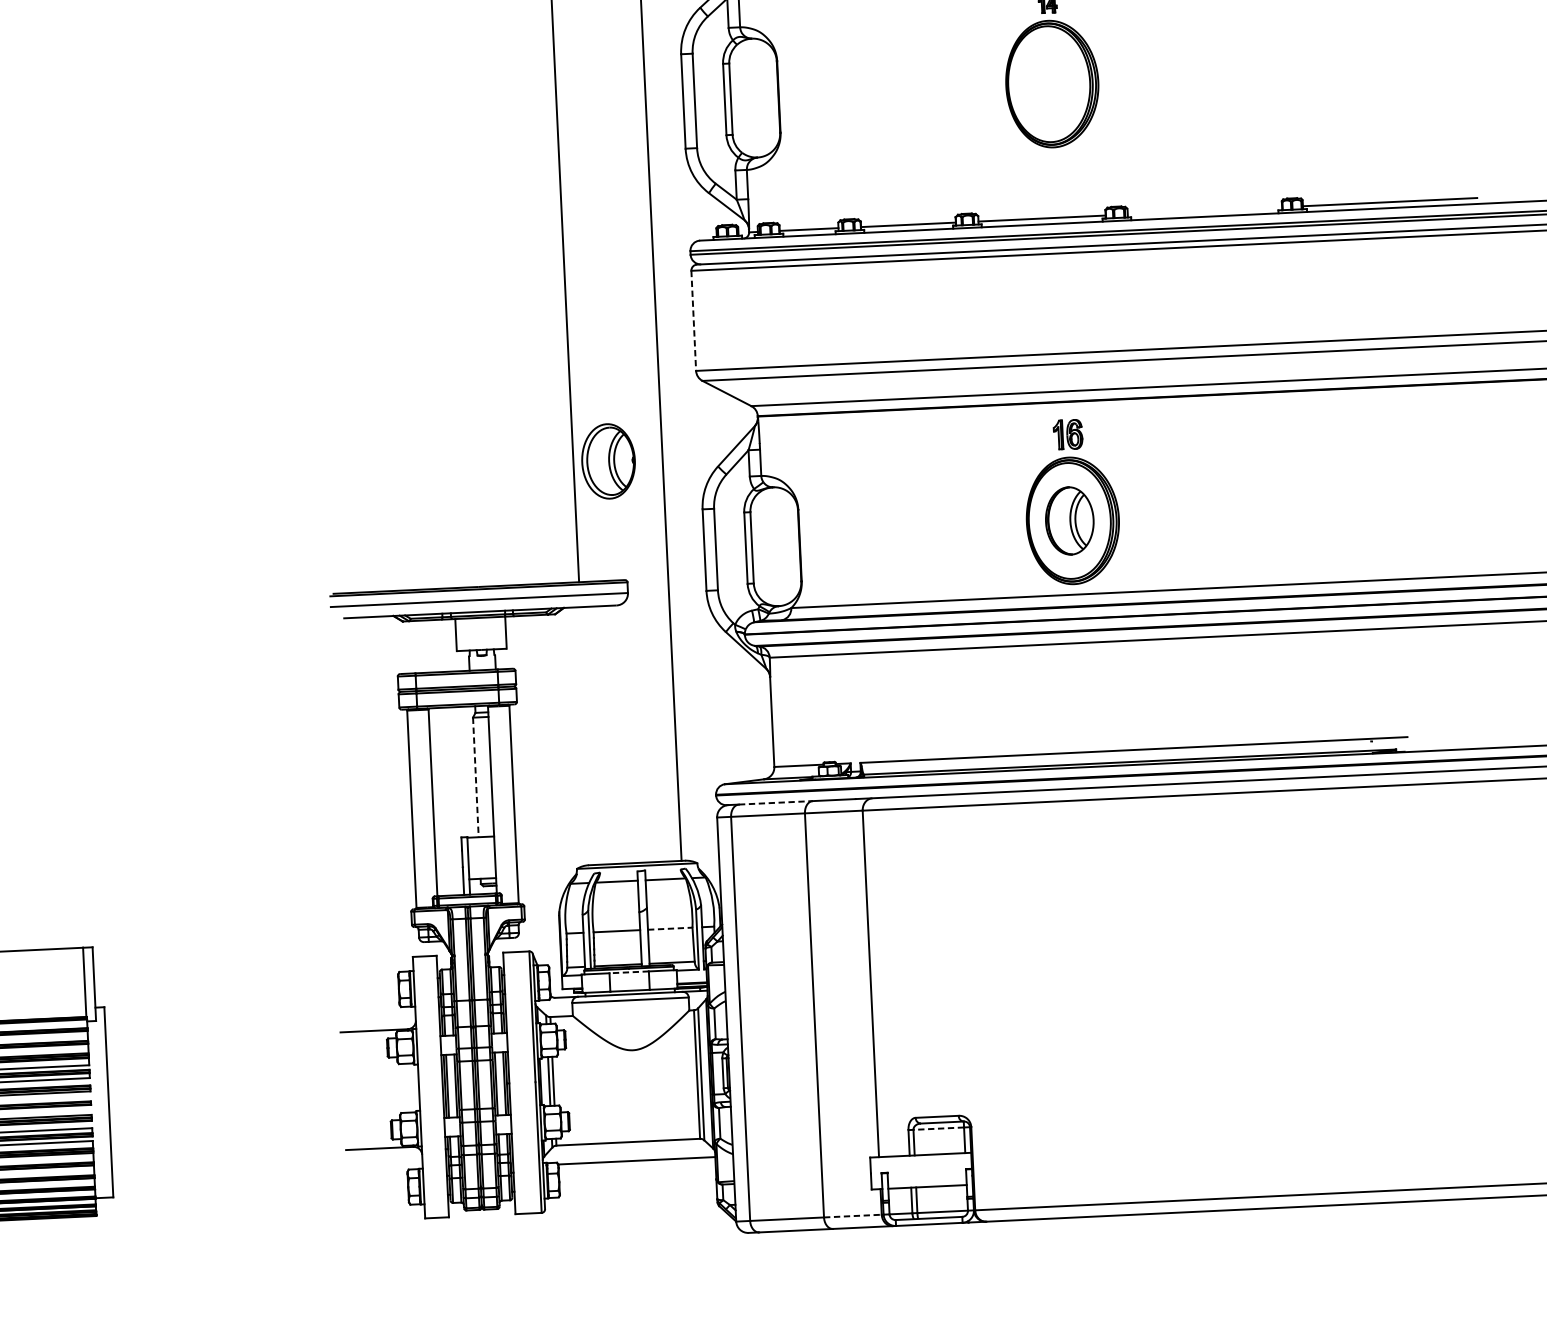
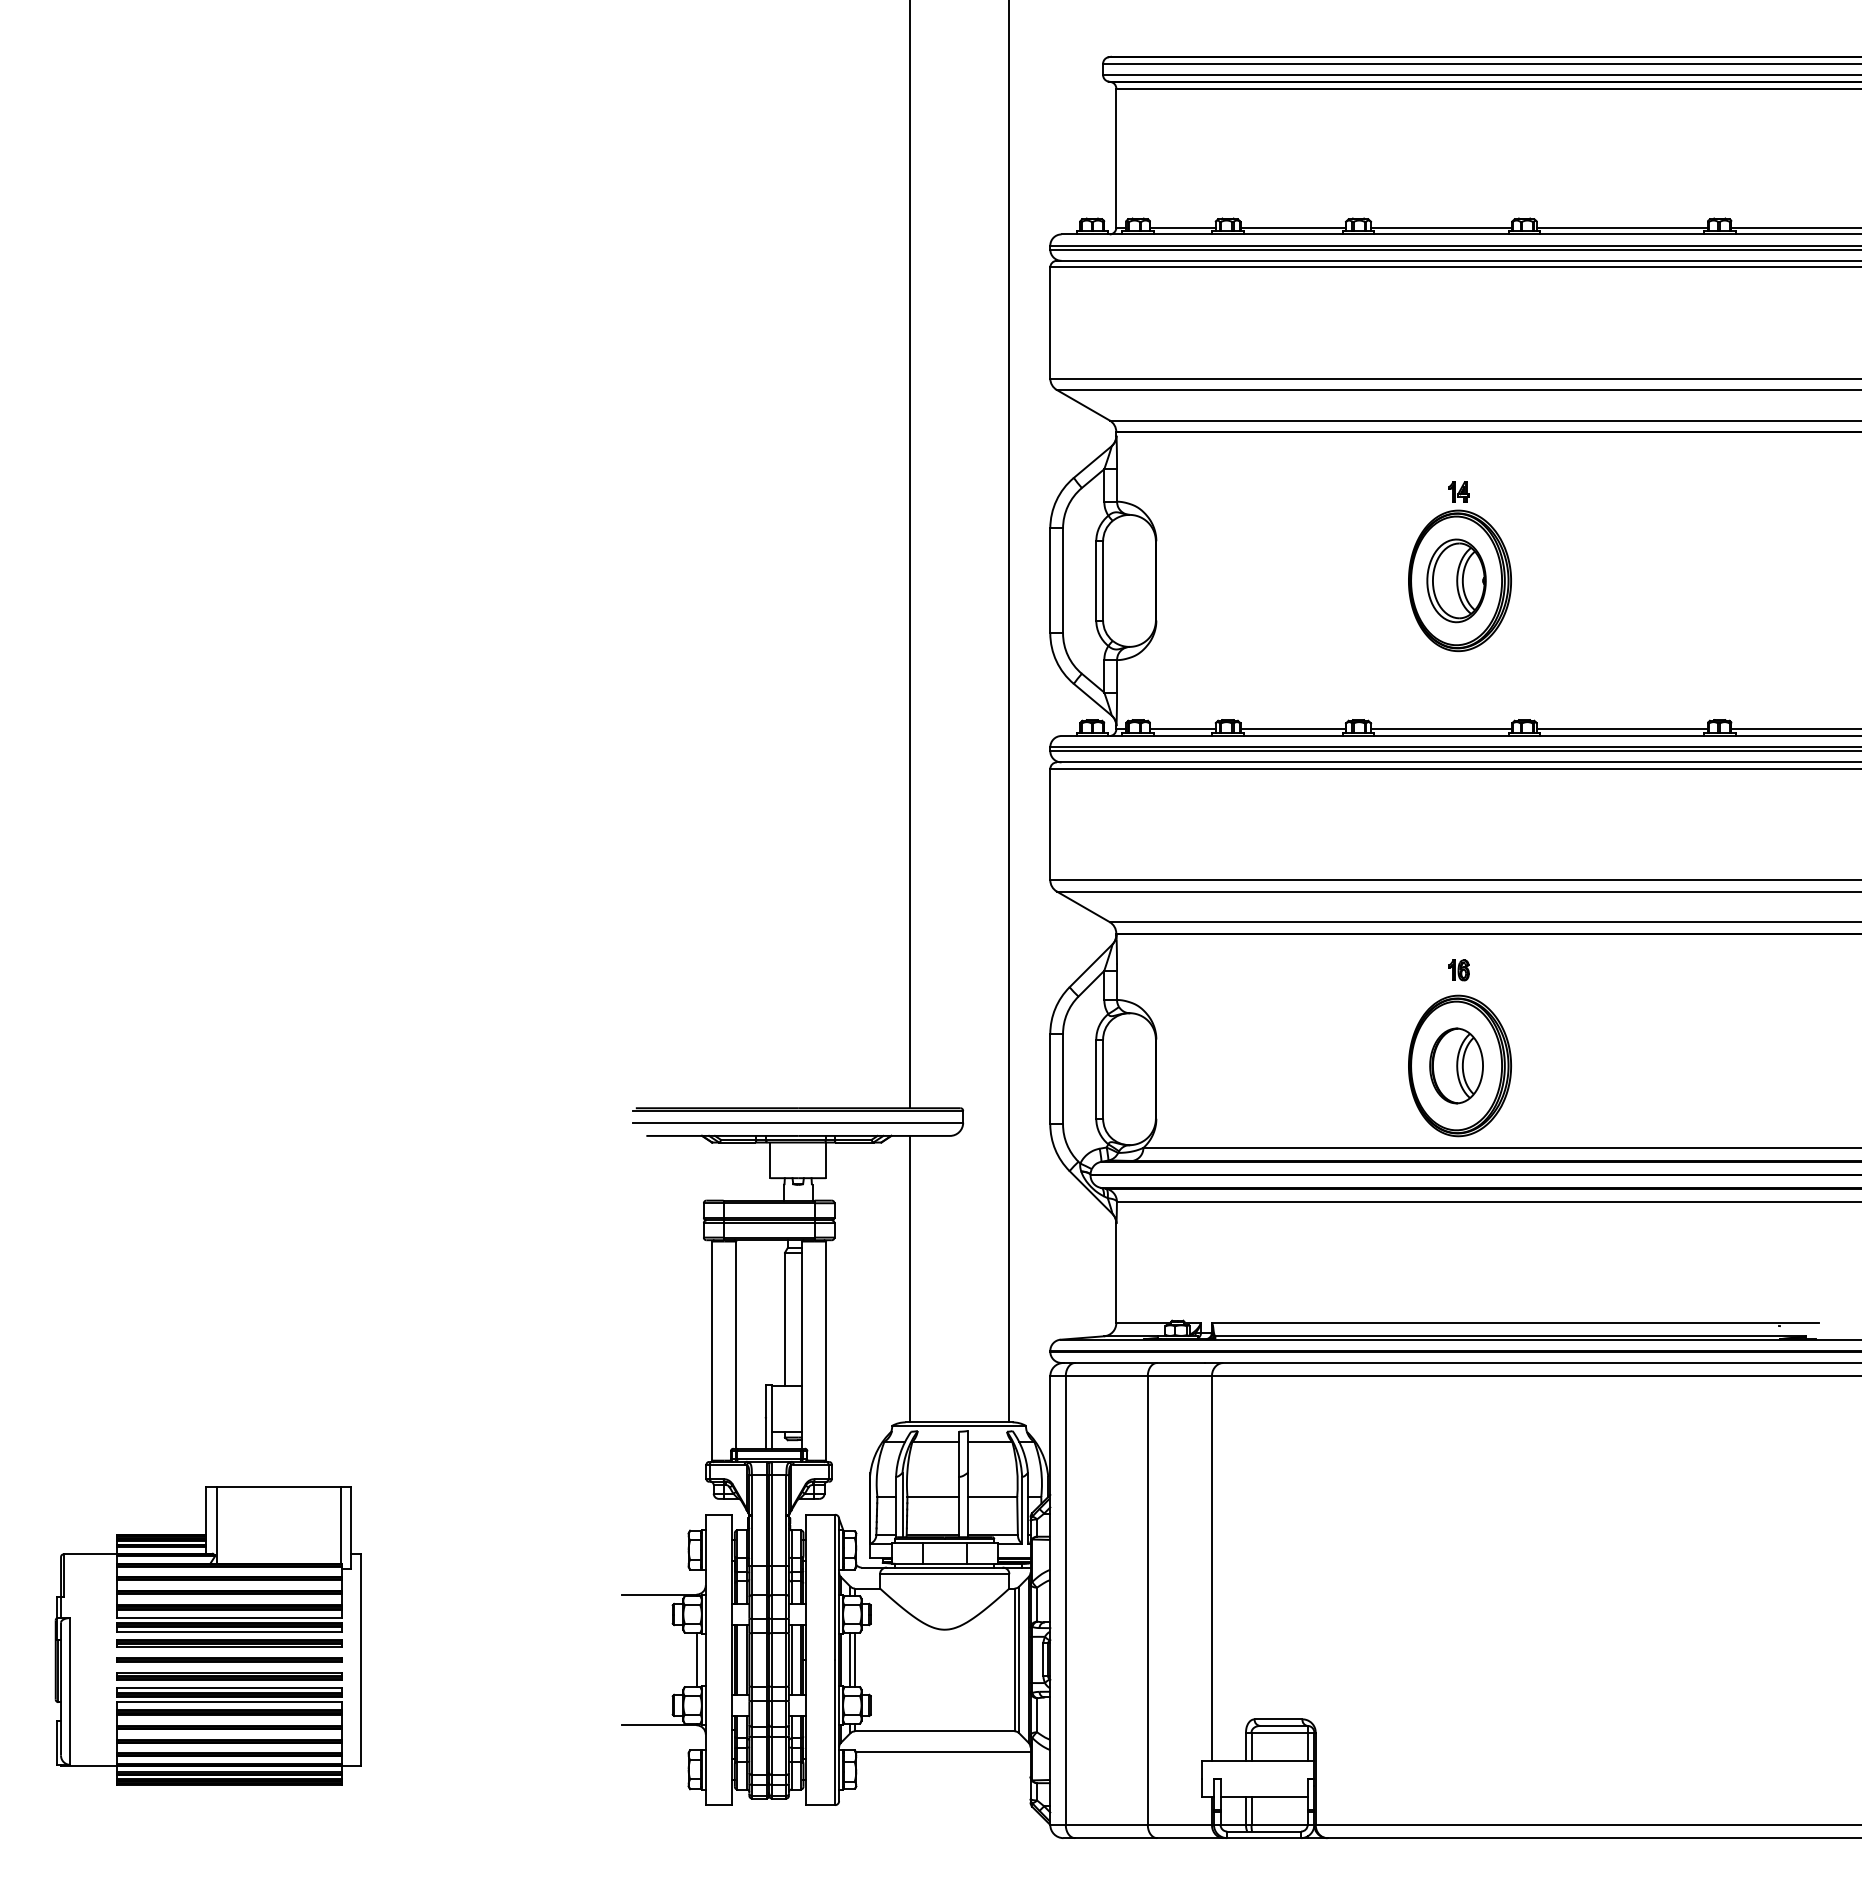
line: (1204, 210) -> (1622, 729), added
line: (693, 320) -> (1050, 824), dashed -> solid
part: (1067, 434) -> (1458, 970), size x0.62
part: (608, 461) -> (1456, 580), moved
line: (586, 735) -> (909, 1278), added
line: (476, 777) -> (785, 1319), dashed -> solid
line: (776, 802) -> (1116, 1362), dashed -> solid
line: (670, 928) -> (992, 1496), dashed -> solid
line: (629, 972) -> (944, 1543), dashed -> solid
line: (410, 1087) -> (696, 1659), added
line: (938, 1128) -> (1279, 1732), dashed -> solid
line: (853, 1215) -> (1180, 1824), dashed -> solid

